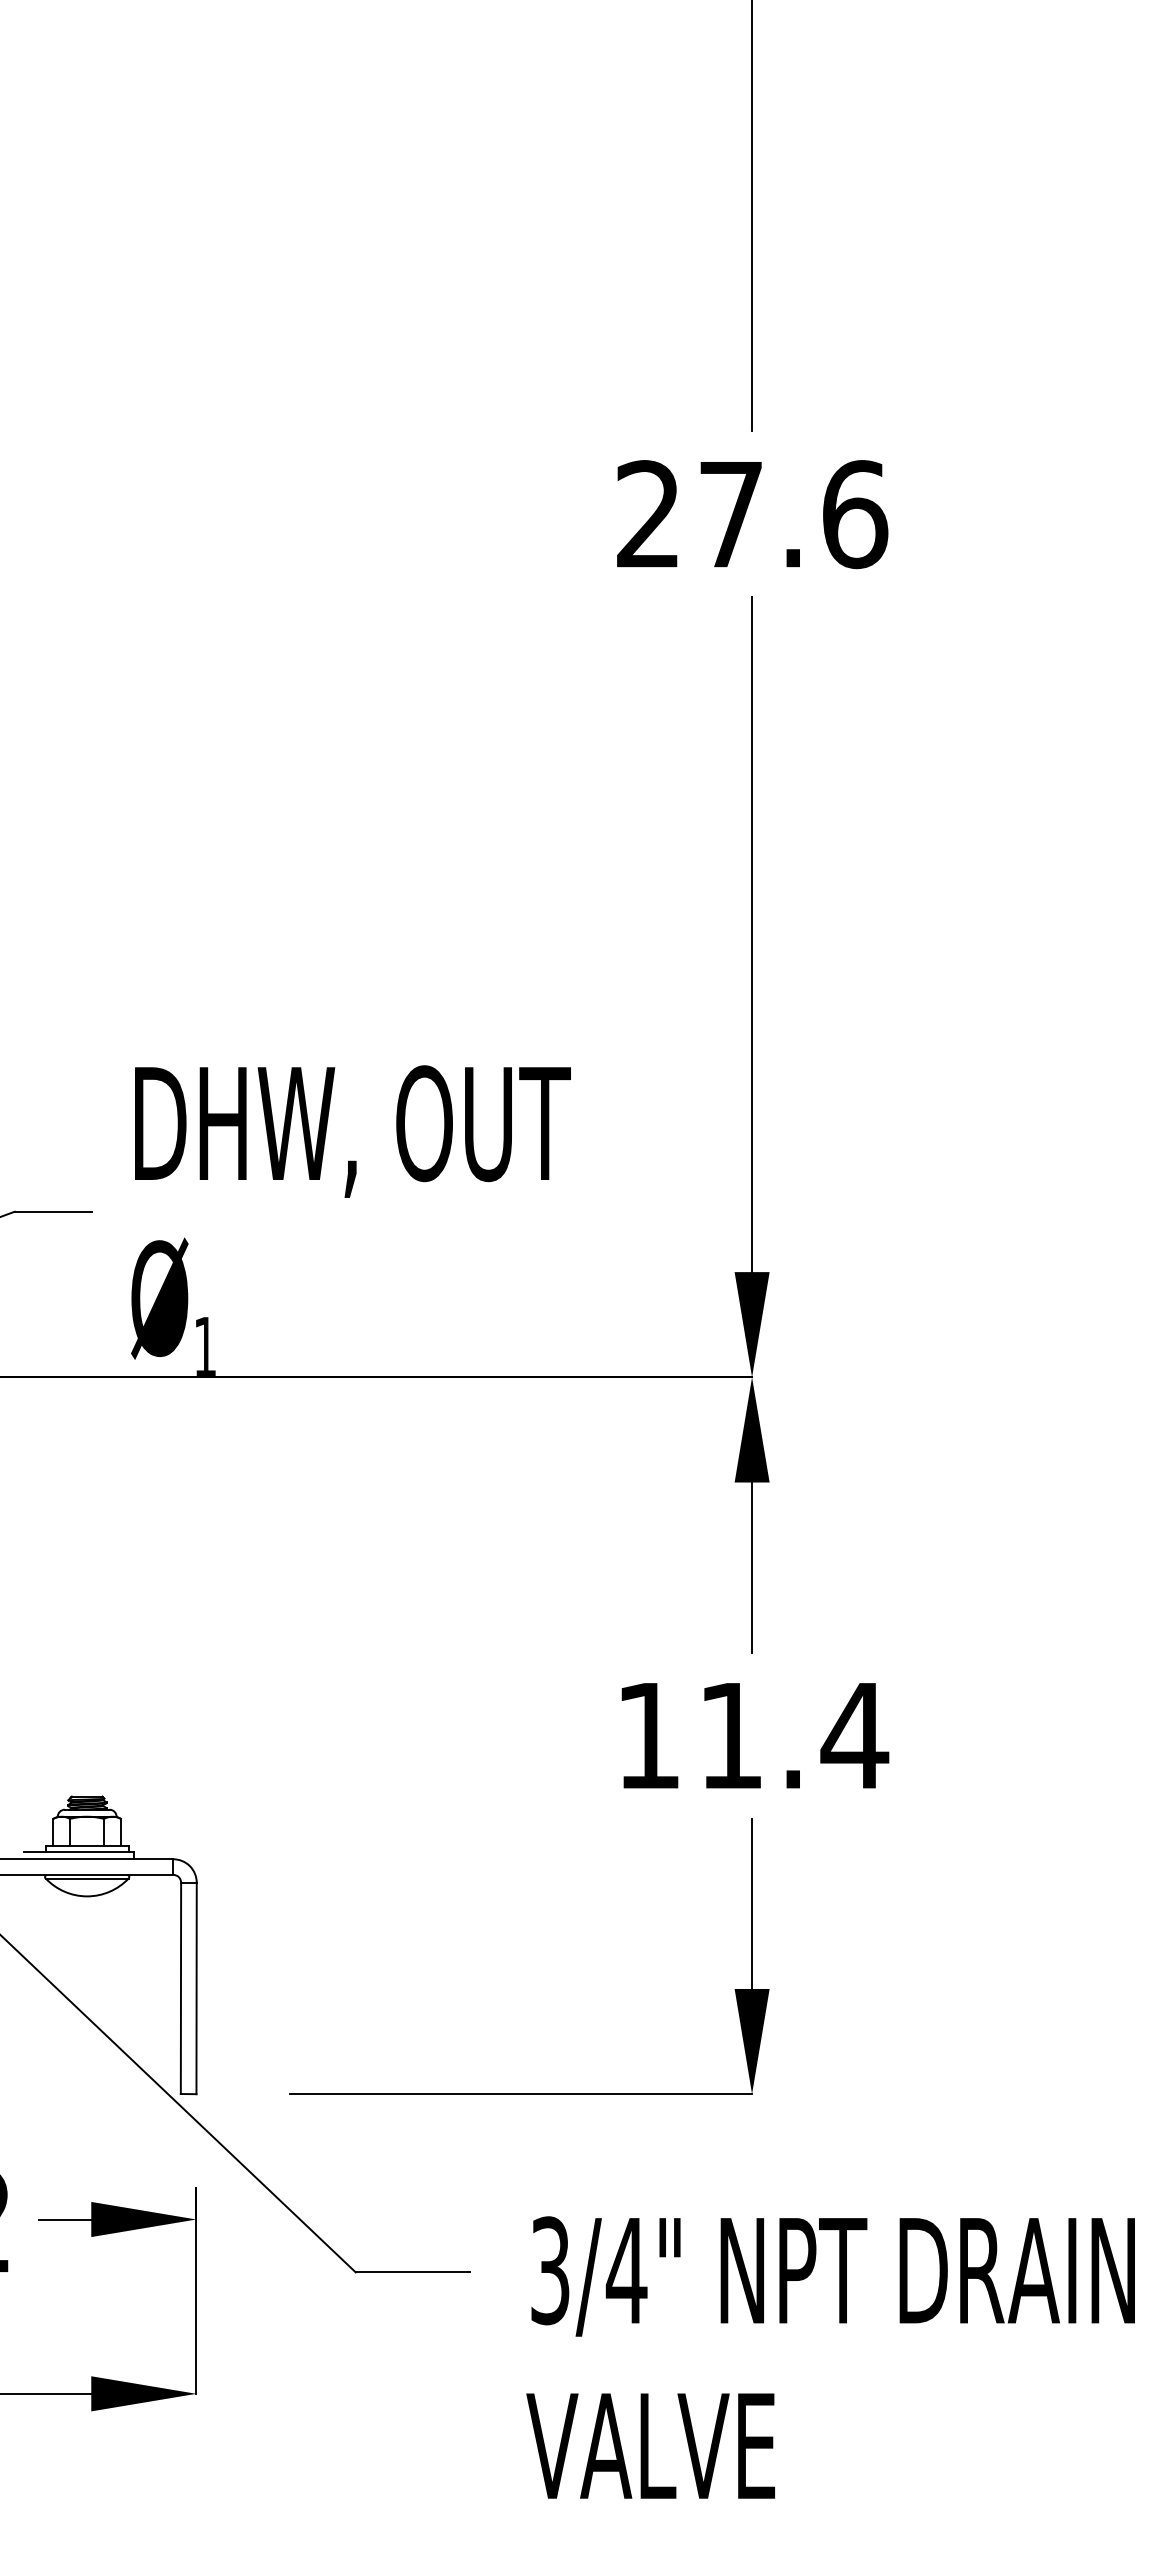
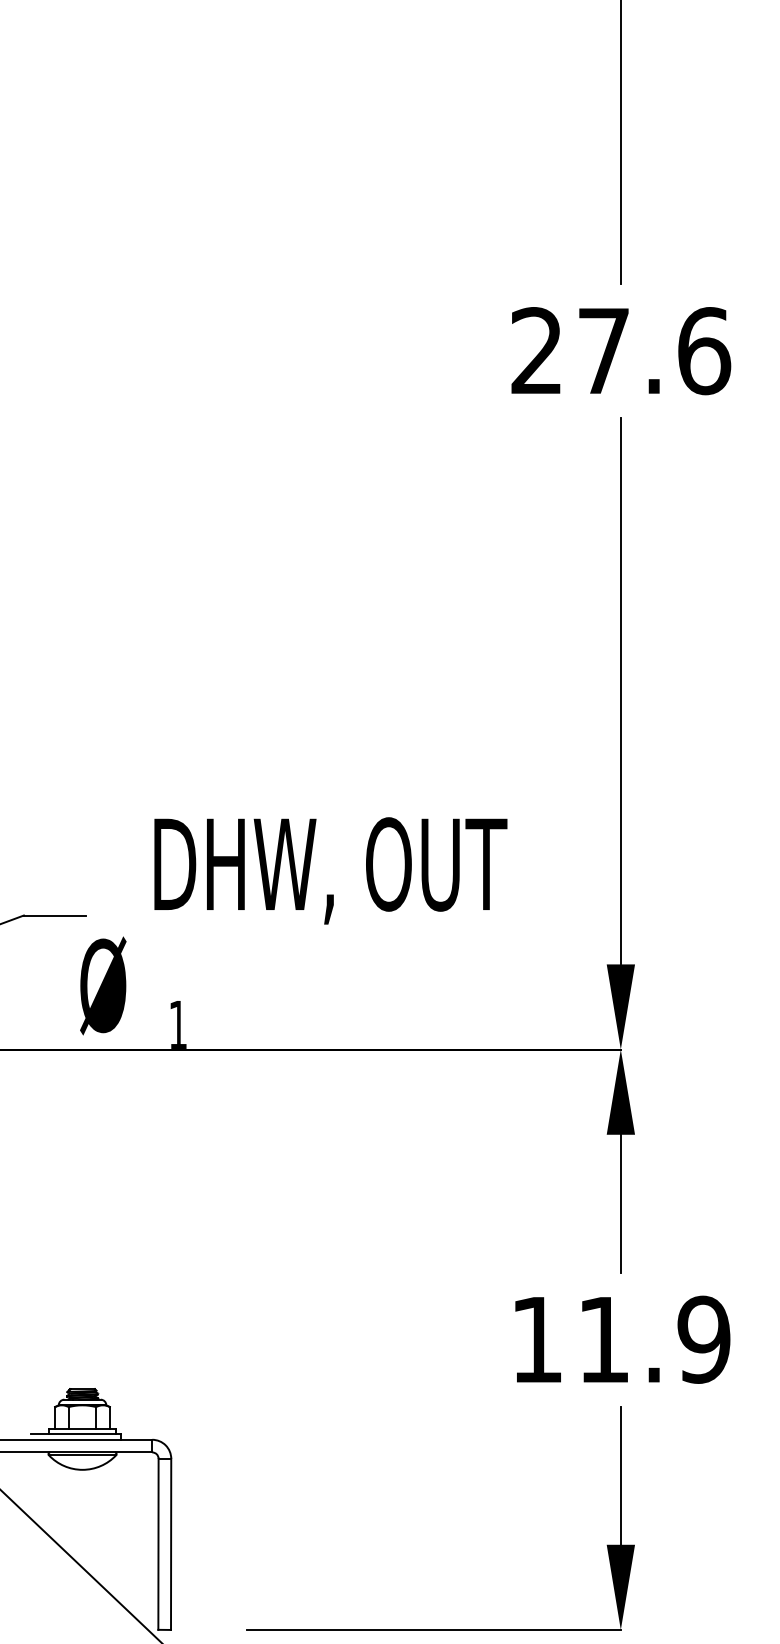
text: (352, 1131) -> (330, 870), moved
text: (159, 1298) -> (103, 985), moved
text: (854, 1735) -> (703, 1339), 11.4 -> 11.9

